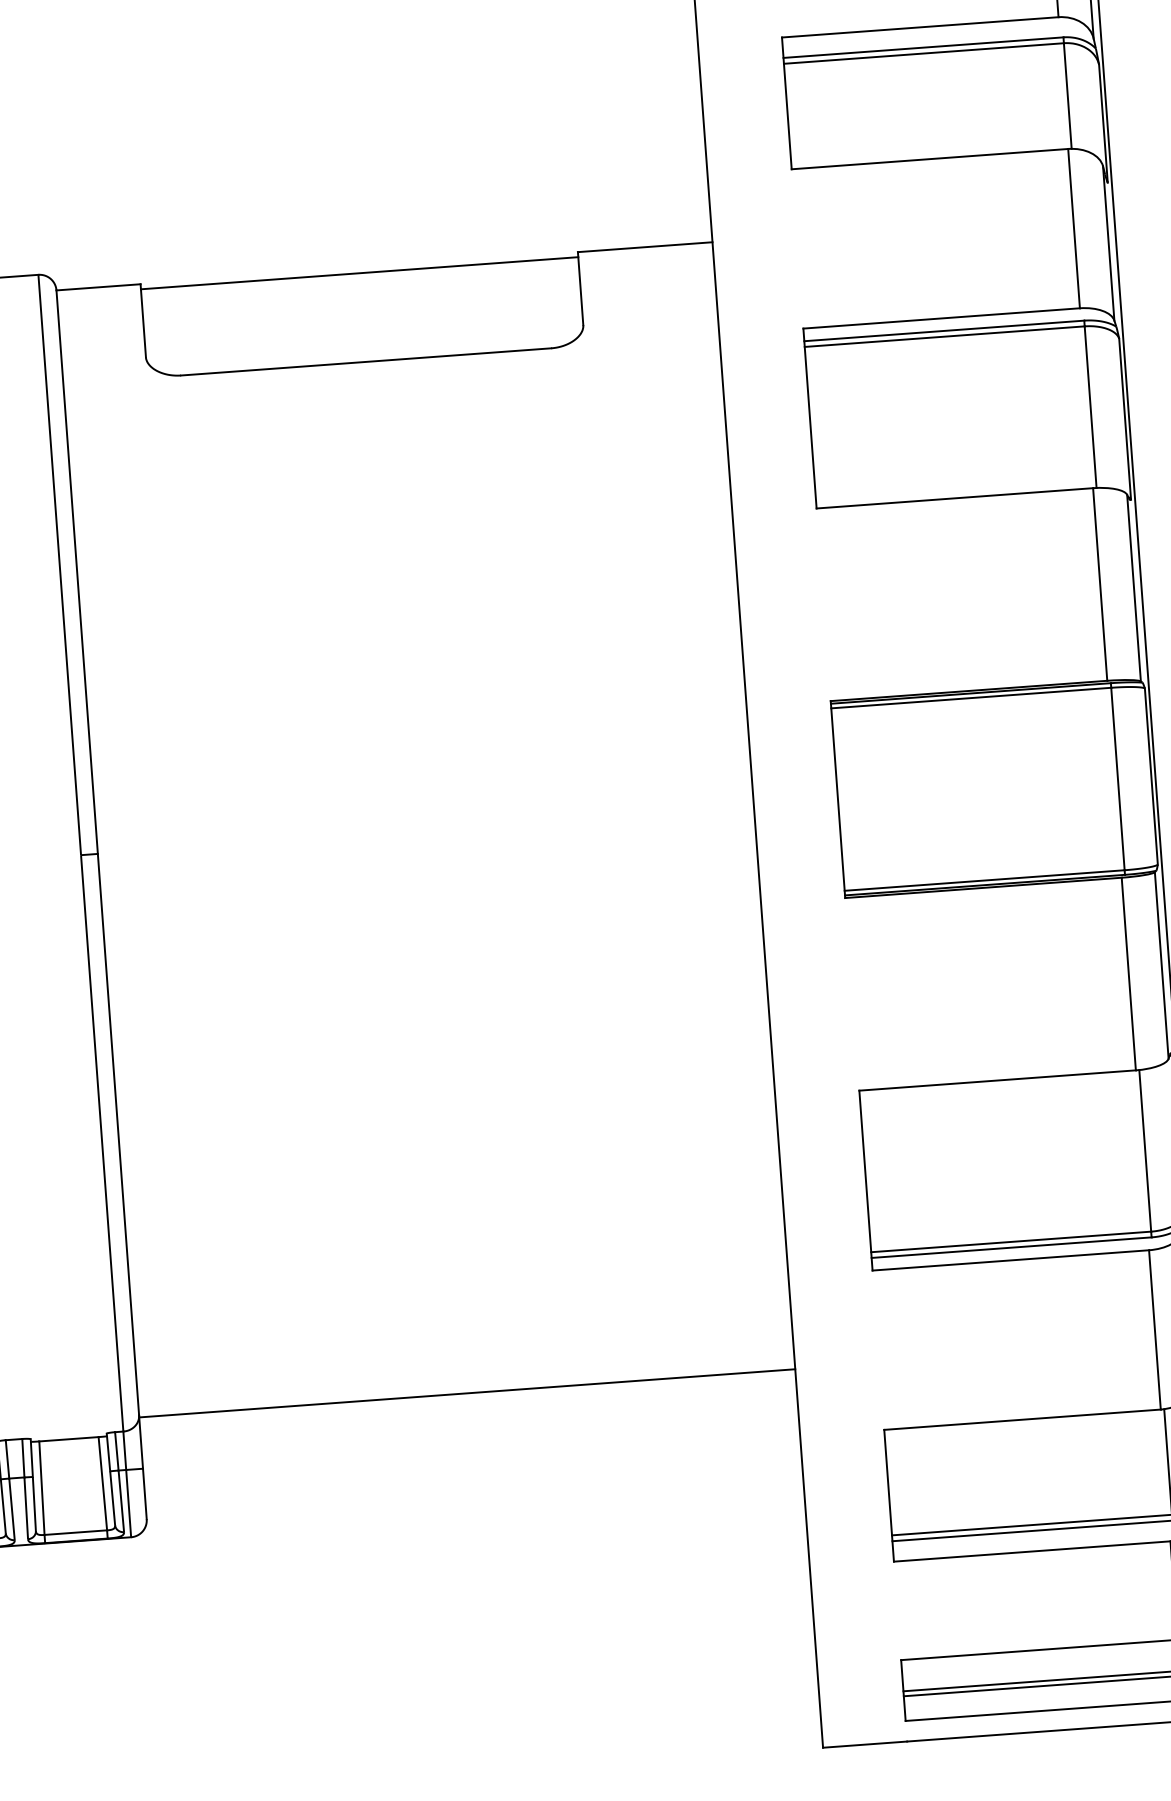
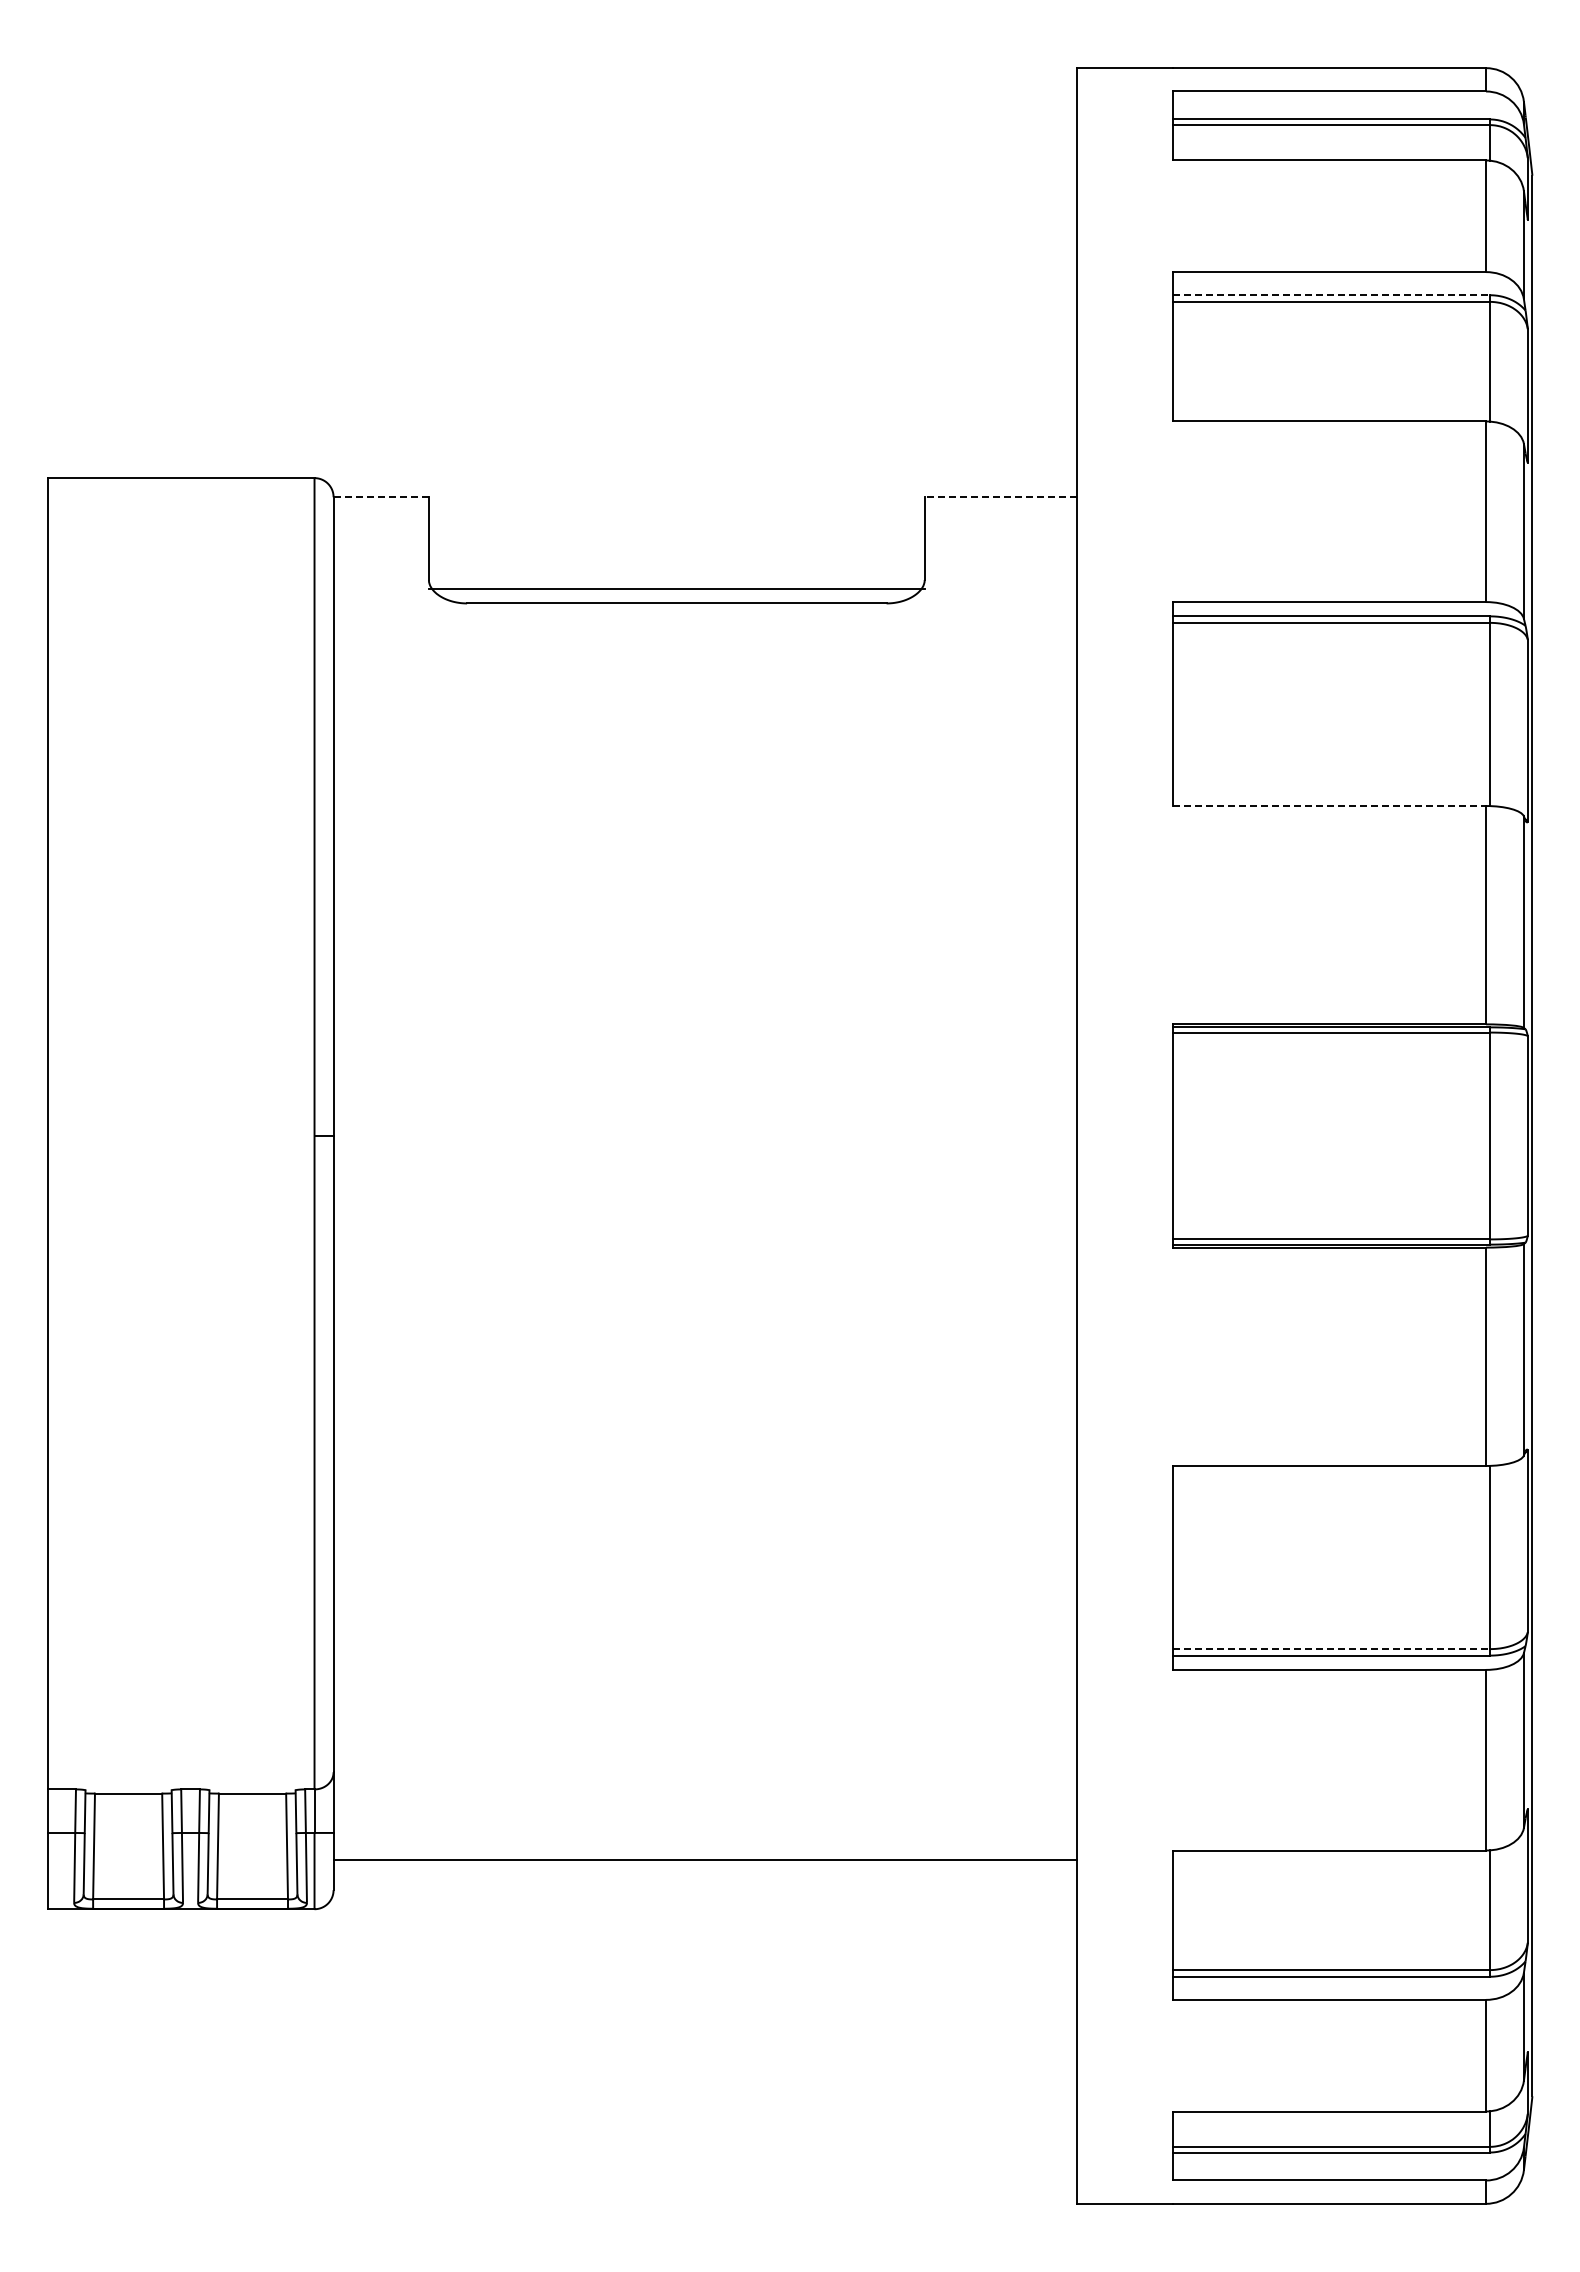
line: (923, 47) -> (1331, 295), solid -> dashed
line: (644, 247) -> (1000, 497), solid -> dashed
line: (359, 272) -> (676, 588), moved
line: (98, 287) -> (381, 497), solid -> dashed
line: (955, 498) -> (1329, 806), solid -> dashed
line: (1011, 1242) -> (1331, 1649), solid -> dashed
line: (467, 1393) -> (705, 1859), moved

